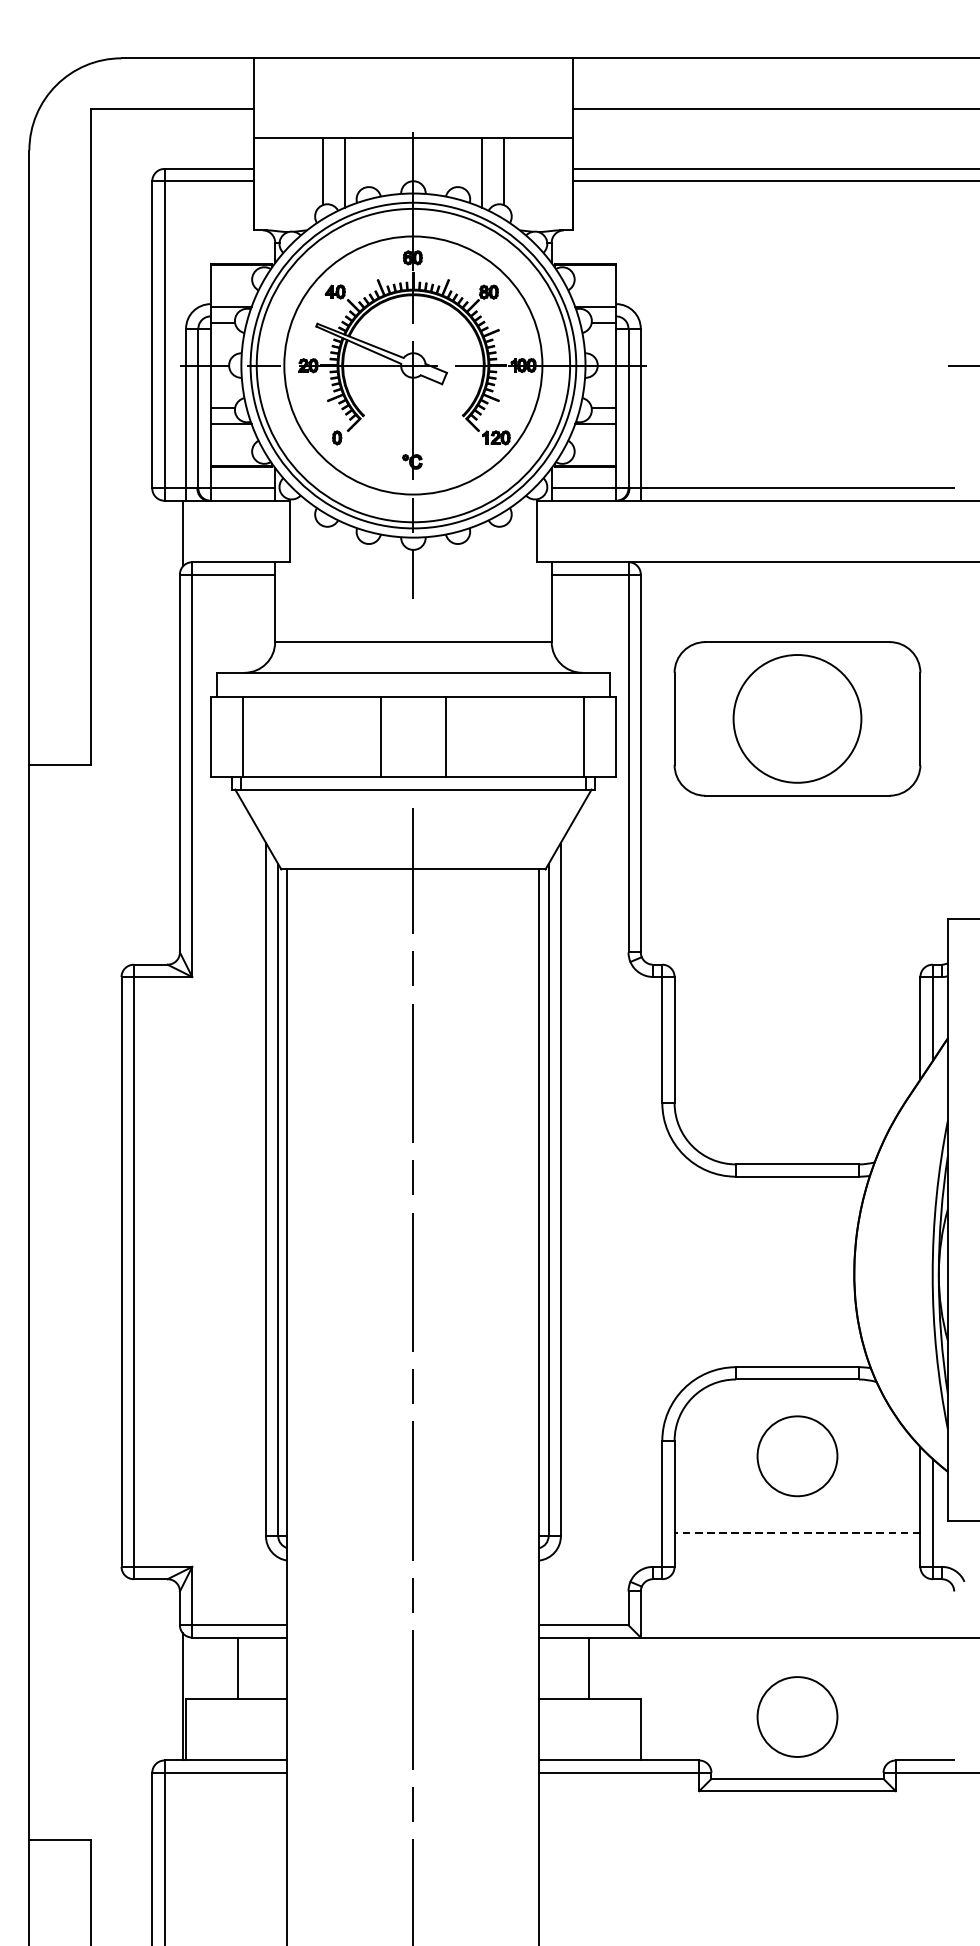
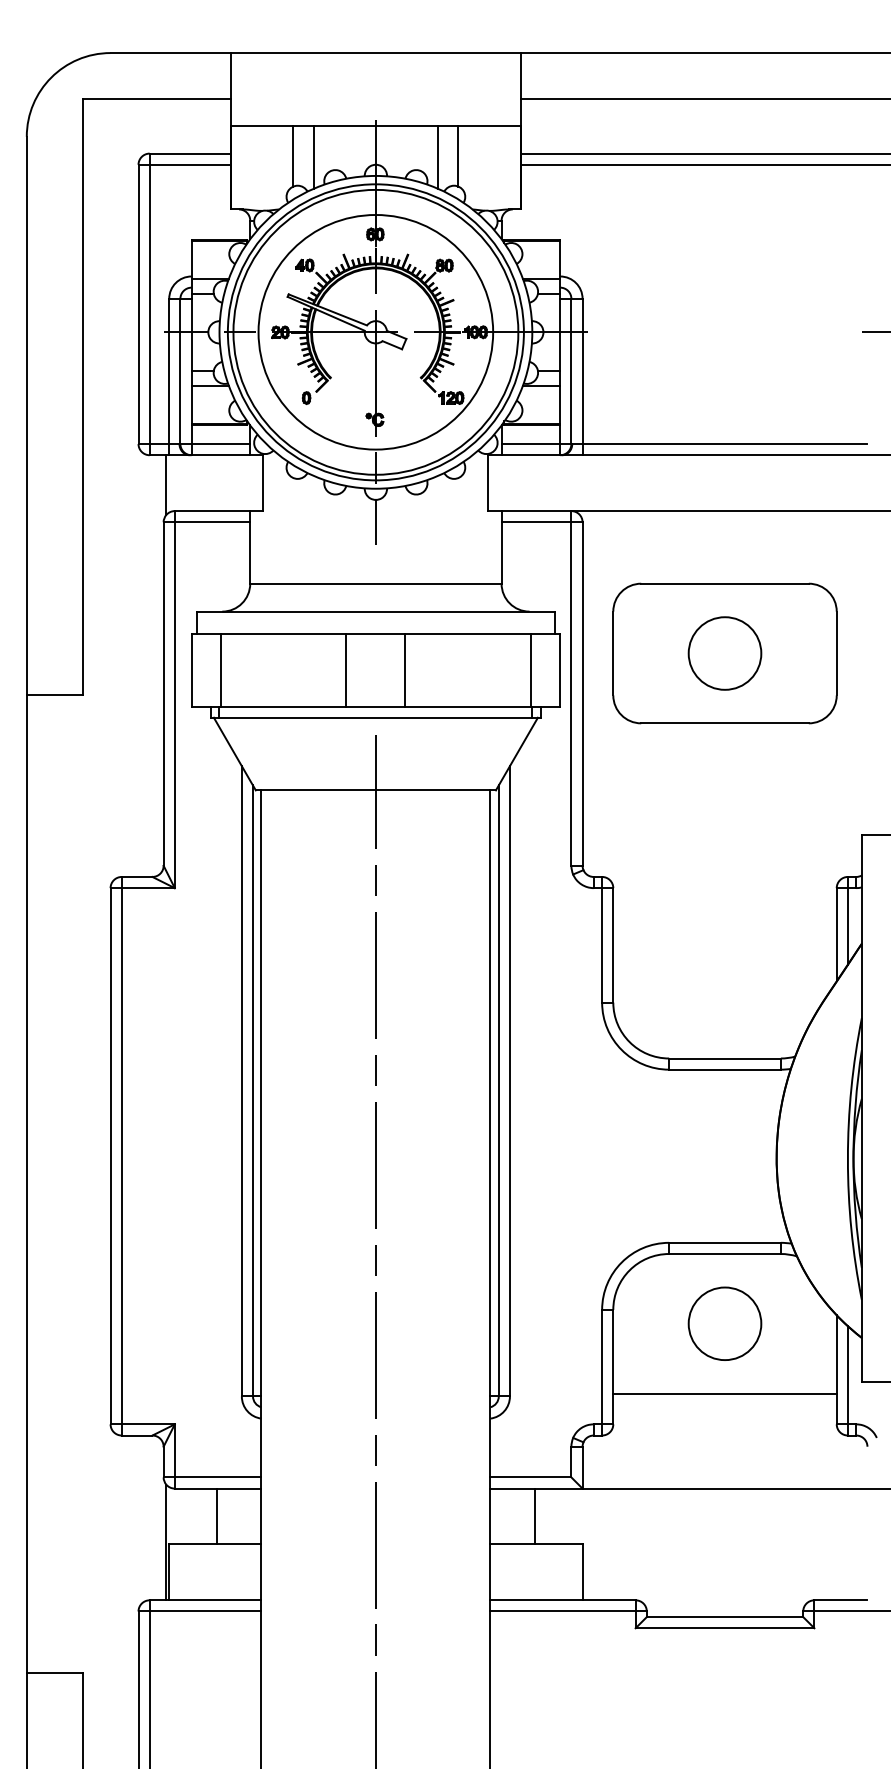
circle: (796, 718) -> (724, 653), size x0.62
line: (798, 1532) -> (725, 1393), dashed -> solid
circle: (796, 1716) -> (724, 1560), removed

